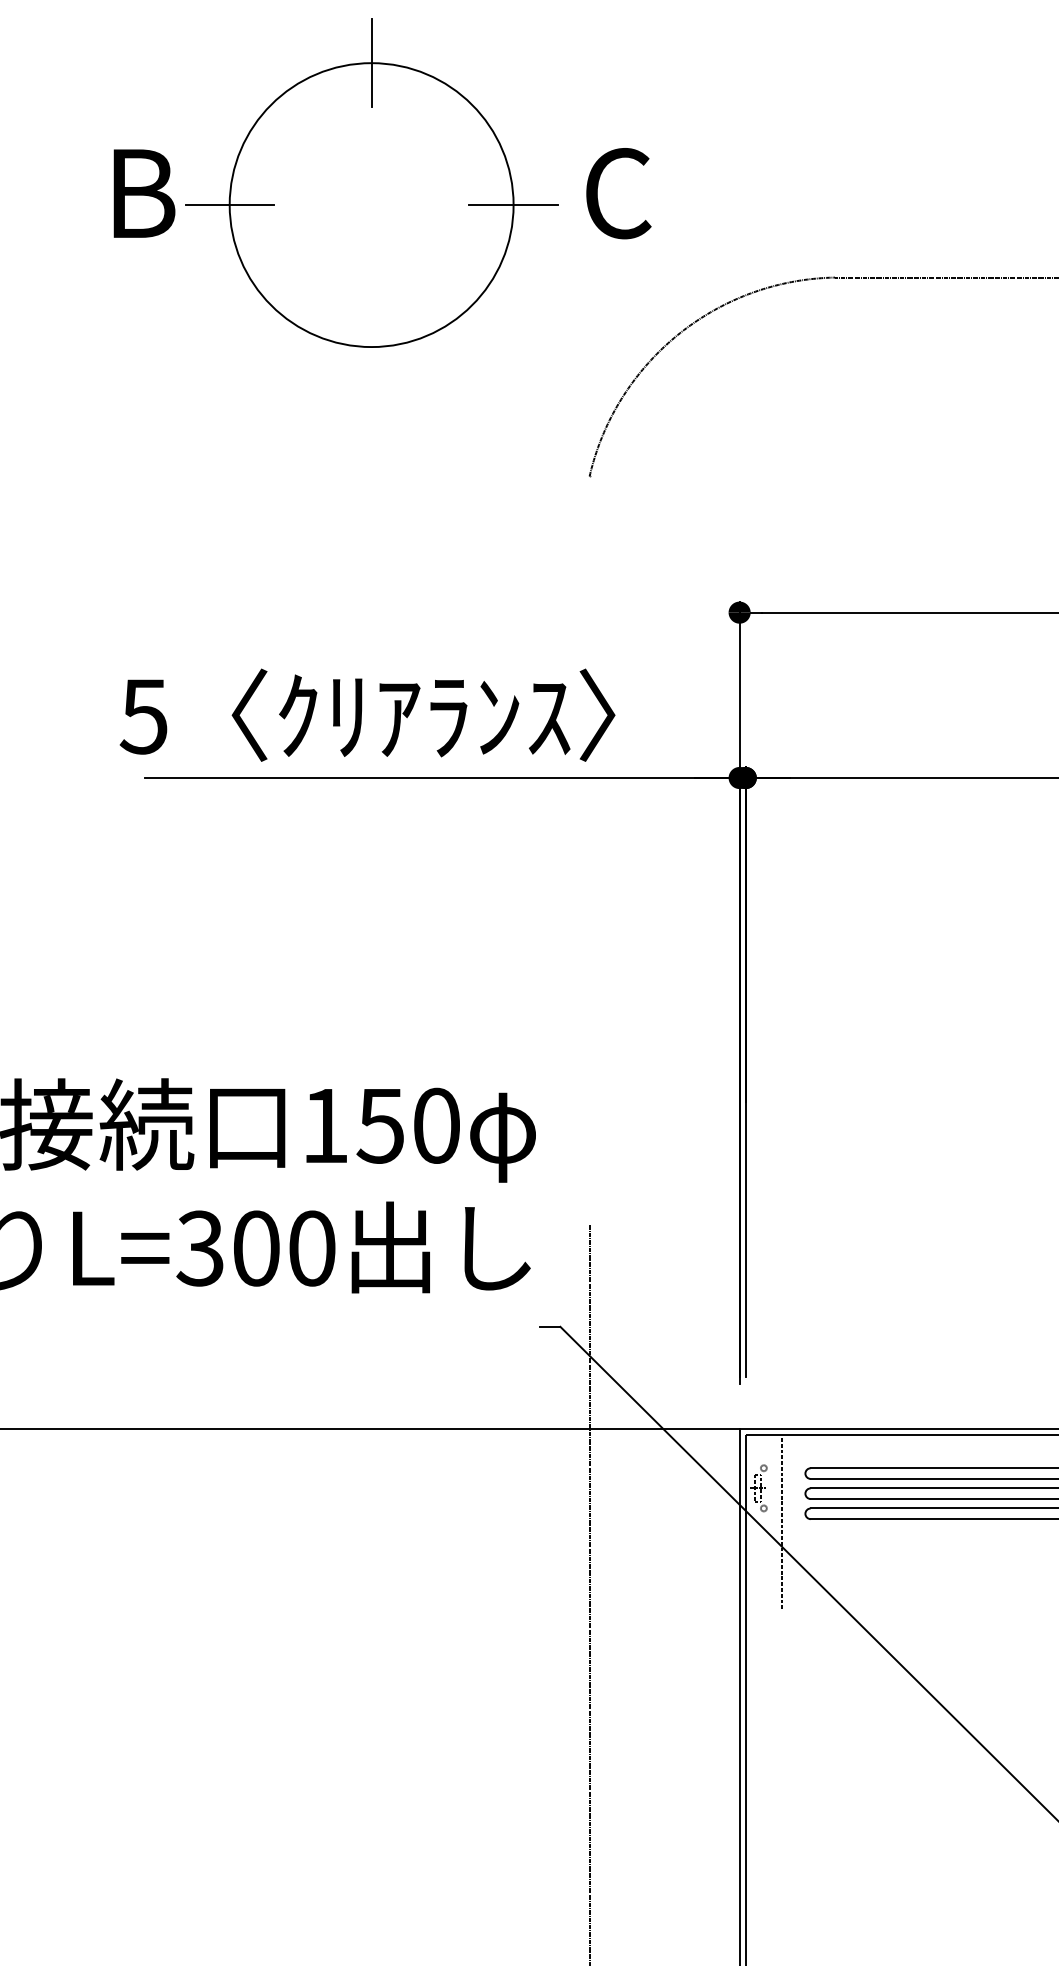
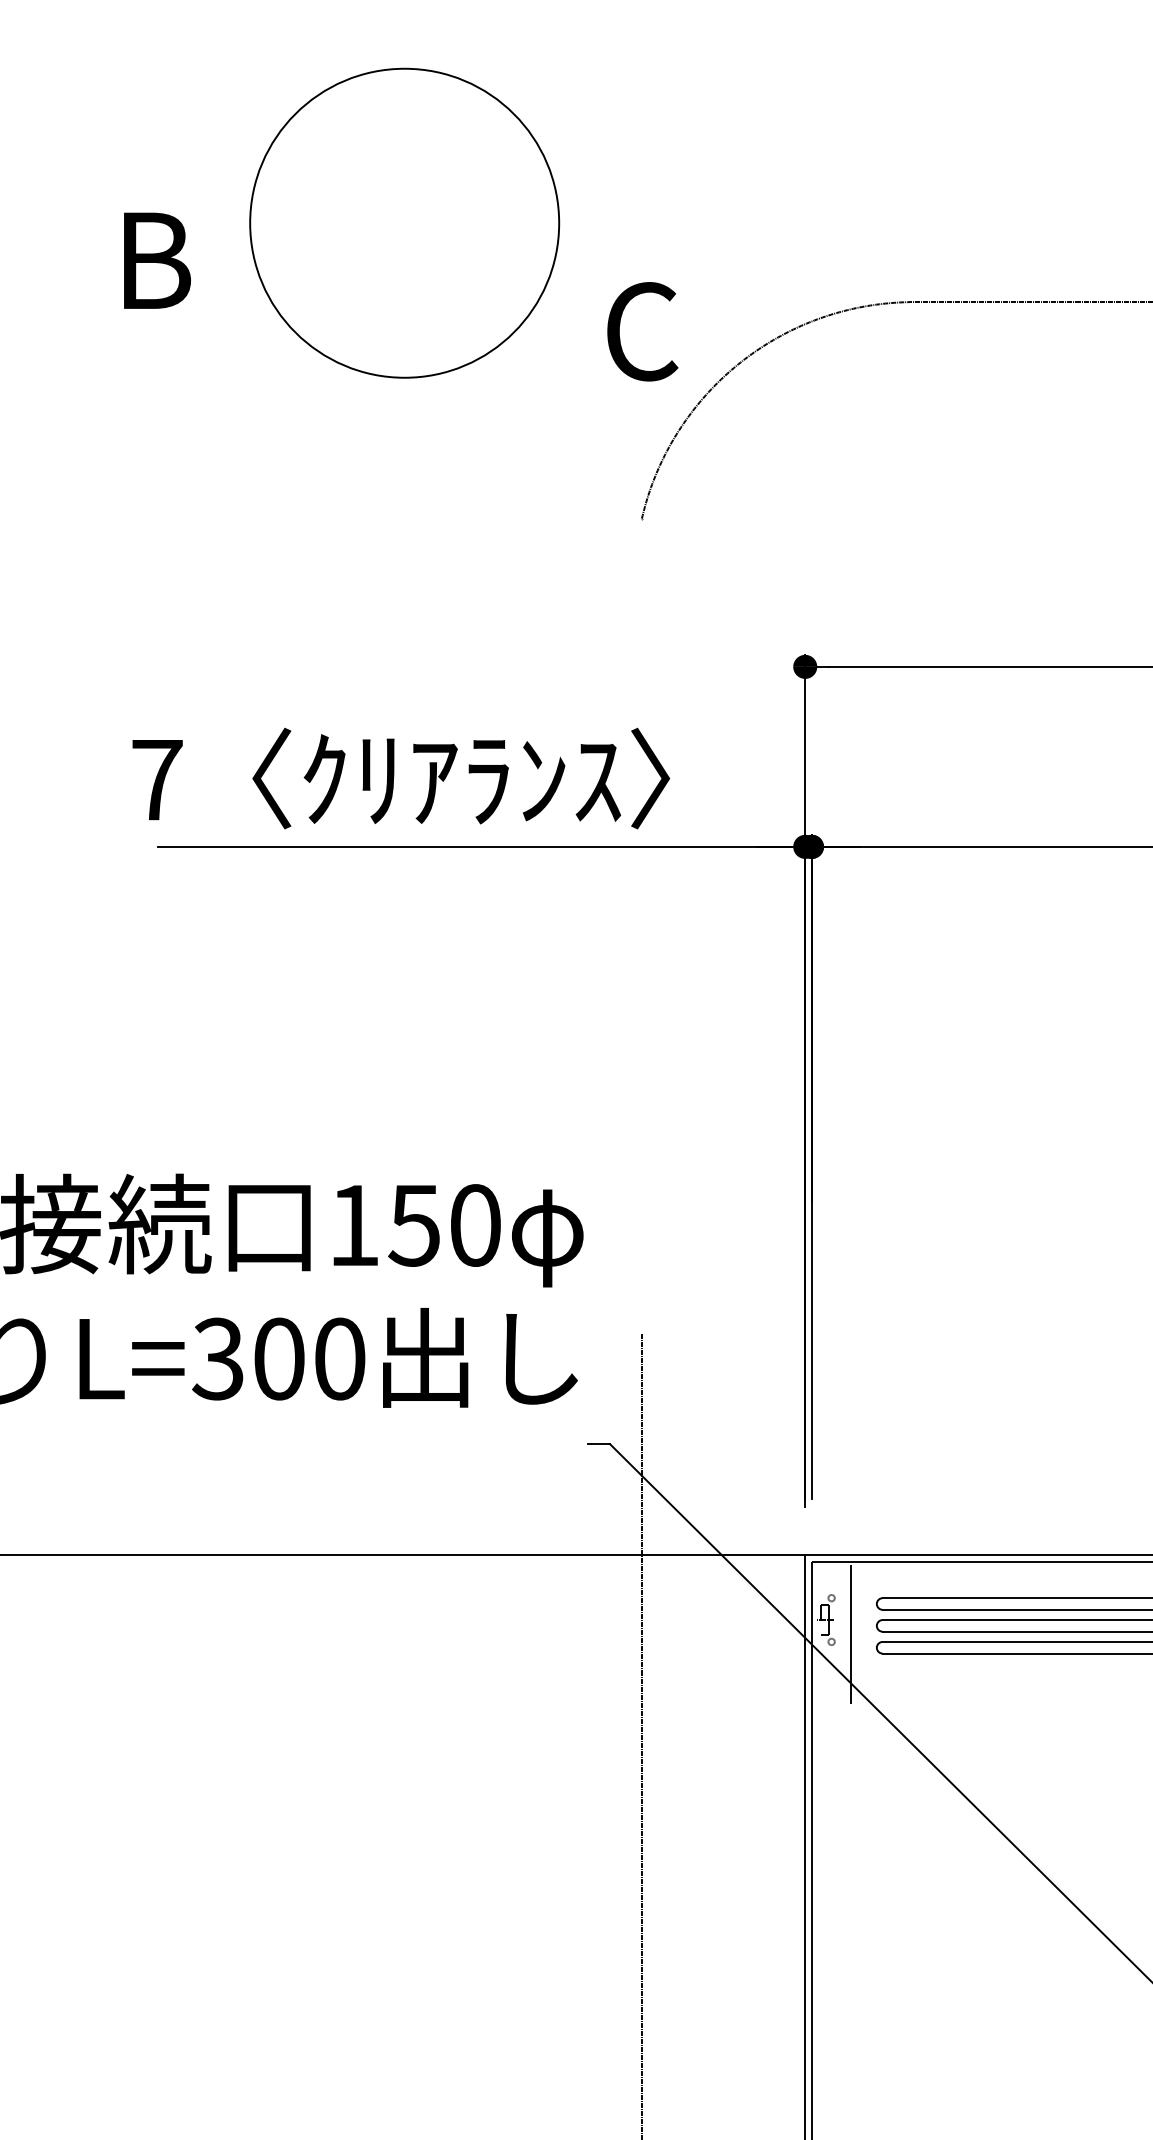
line: (371, 62) -> (404, 68), removed
text: (144, 193) -> (157, 260), moved
text: (618, 193) -> (642, 331), moved
line: (230, 205) -> (250, 223), removed
line: (513, 205) -> (559, 223), removed
text: (143, 717) -> (156, 780), 5 -> 7

